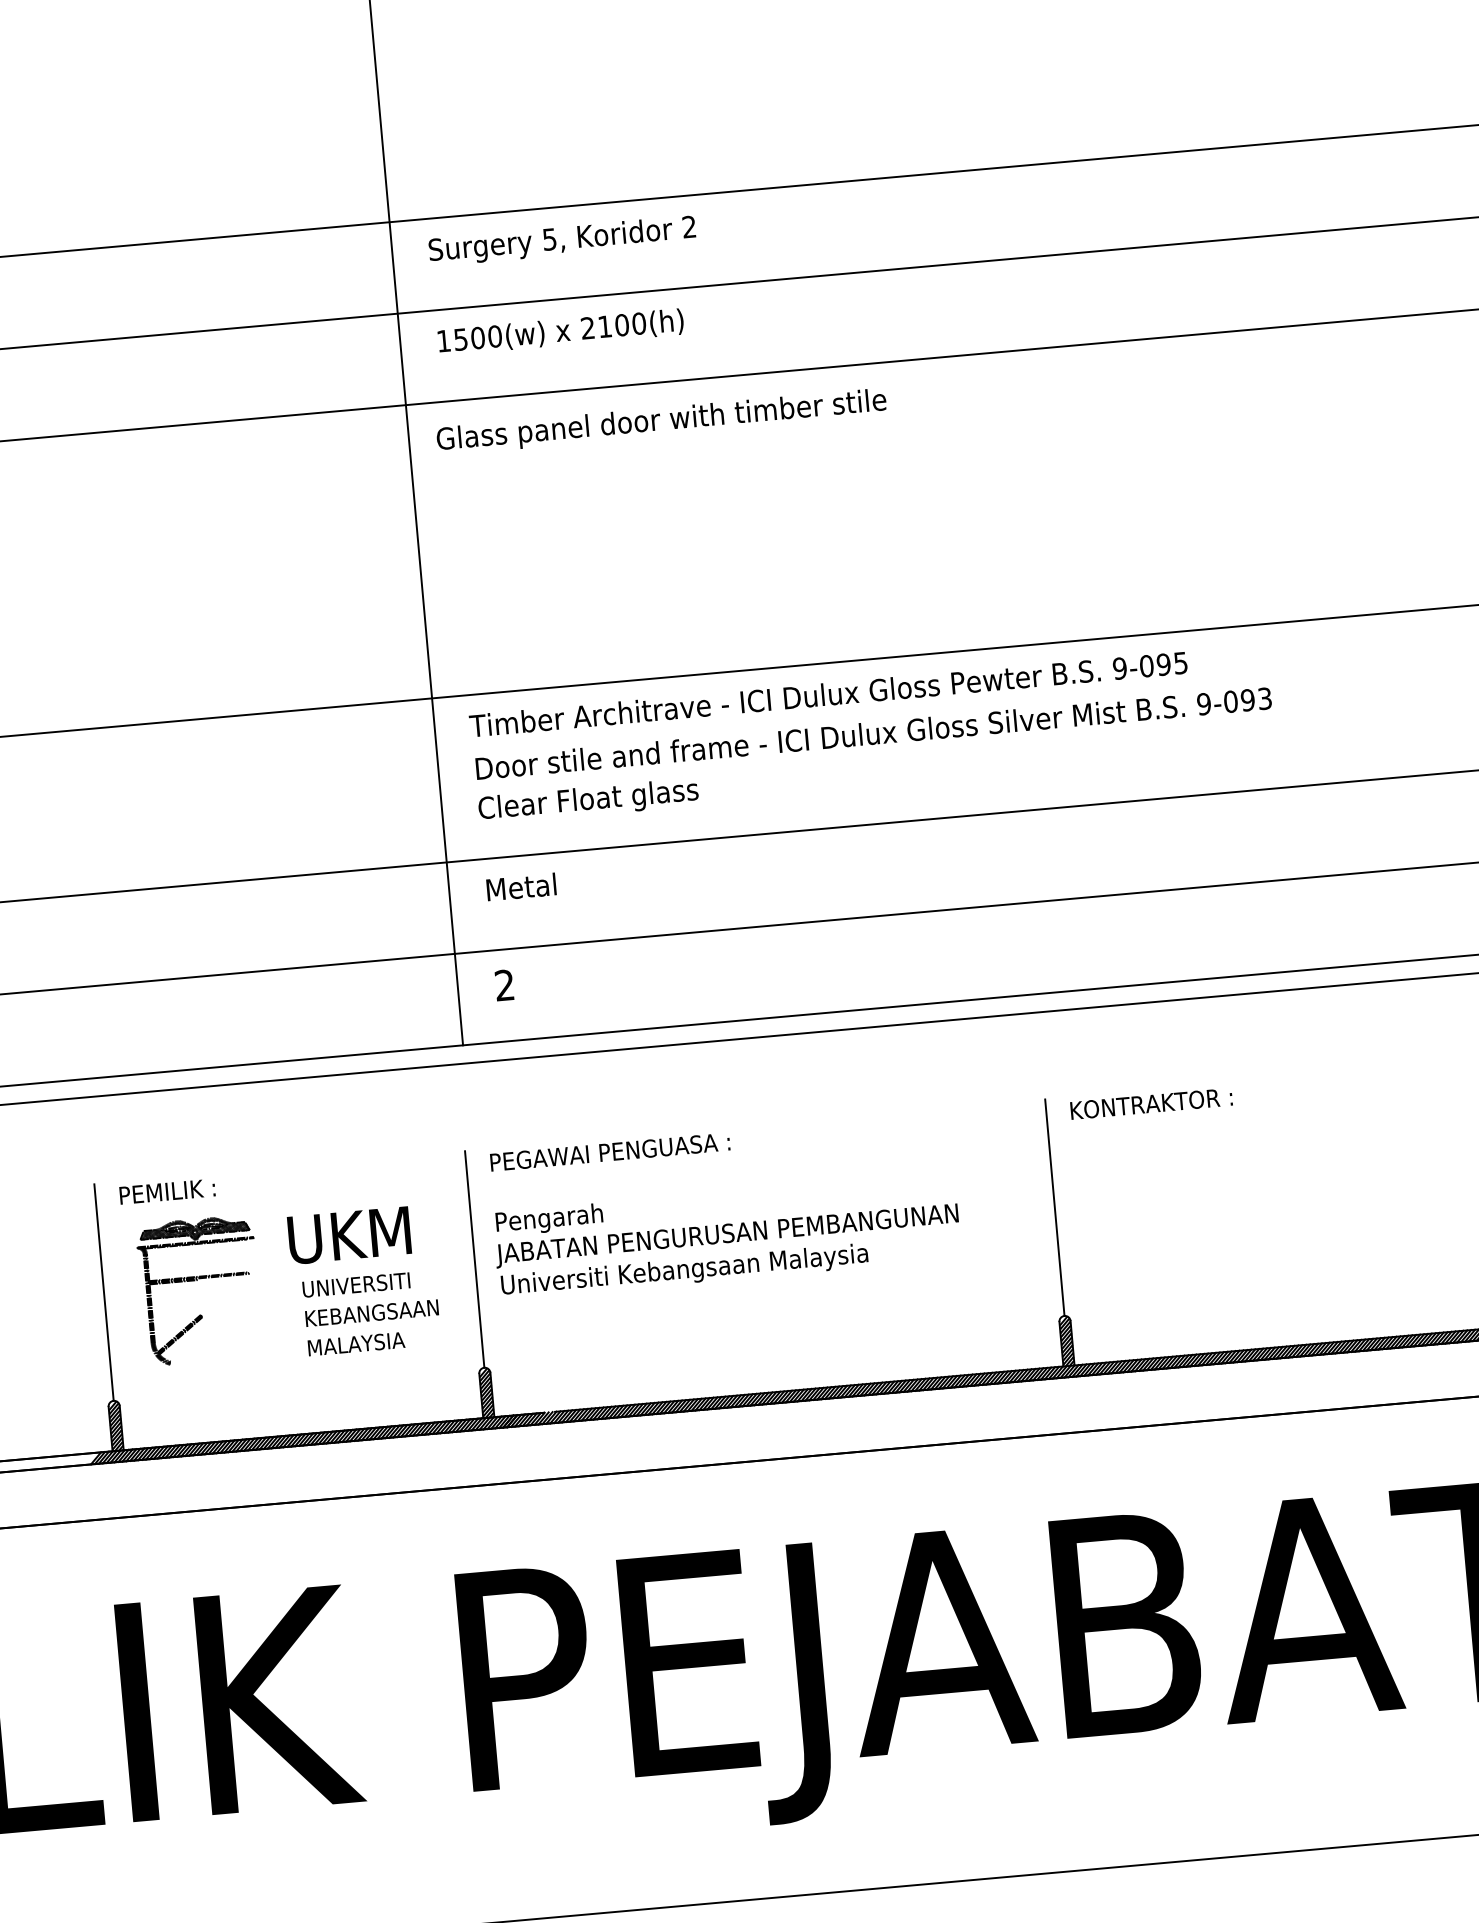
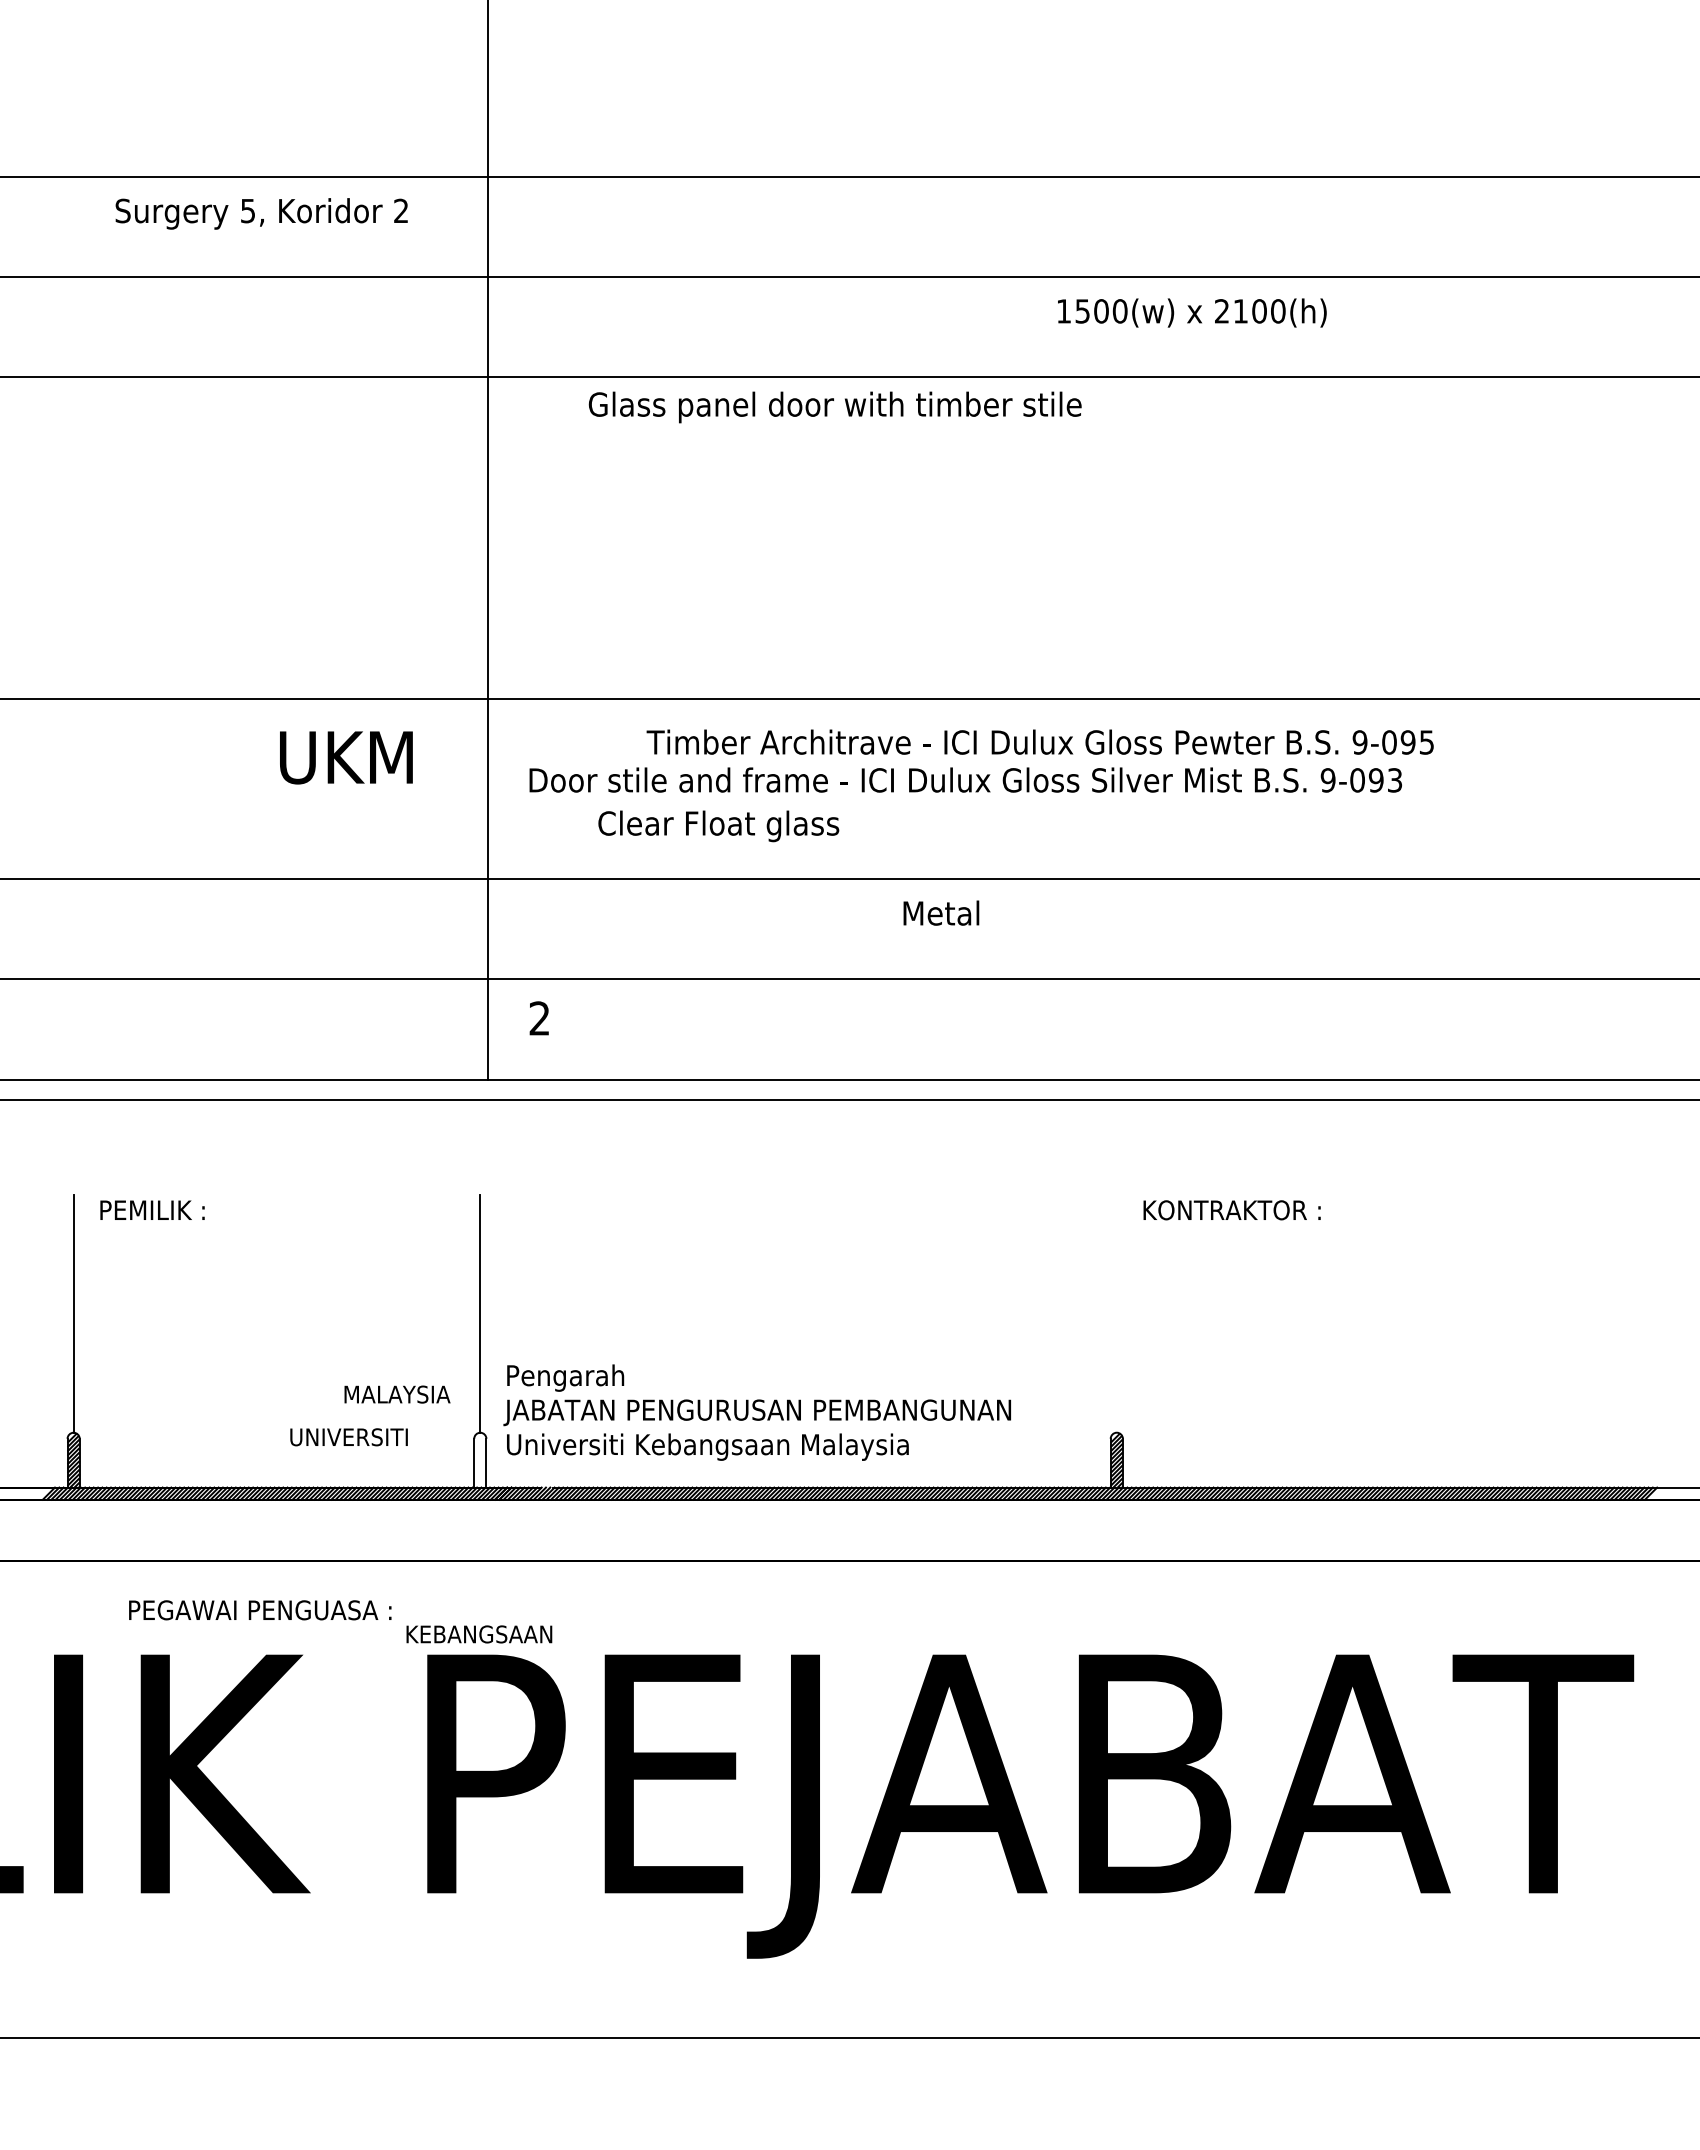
text: (562, 240) -> (261, 213), moved
text: (561, 331) -> (1192, 312), moved
text: (661, 422) -> (834, 407), moved
text: (827, 693) -> (1039, 741), moved
text: (588, 801) -> (718, 826), moved
text: (521, 886) -> (941, 912), moved
text: (610, 1152) -> (260, 1610), moved
line: (1054, 1207) -> (1116, 1313), removed
text: (349, 1235) -> (346, 757), moved
text: (726, 1235) -> (756, 1412), moved
part: (197, 1280) -> (176, 1309), removed
text: (355, 1285) -> (348, 1437), moved
text: (372, 1313) -> (479, 1634), moved
text: (356, 1344) -> (397, 1394), moved
hatch: (486, 1393) -> (480, 1460), removed

